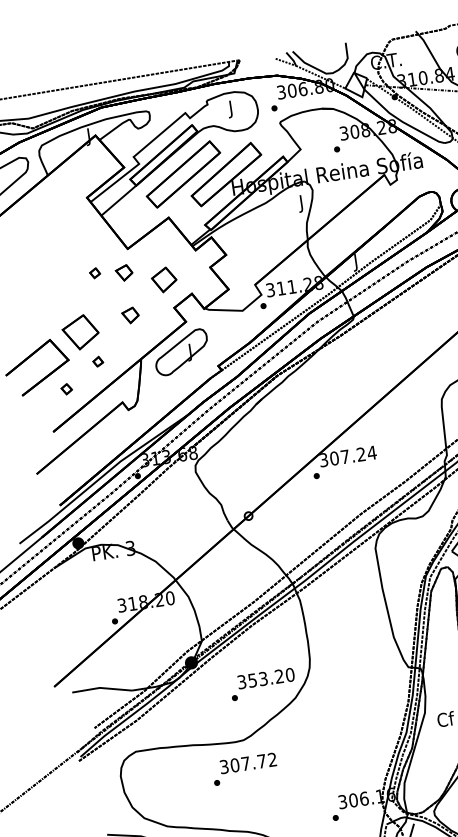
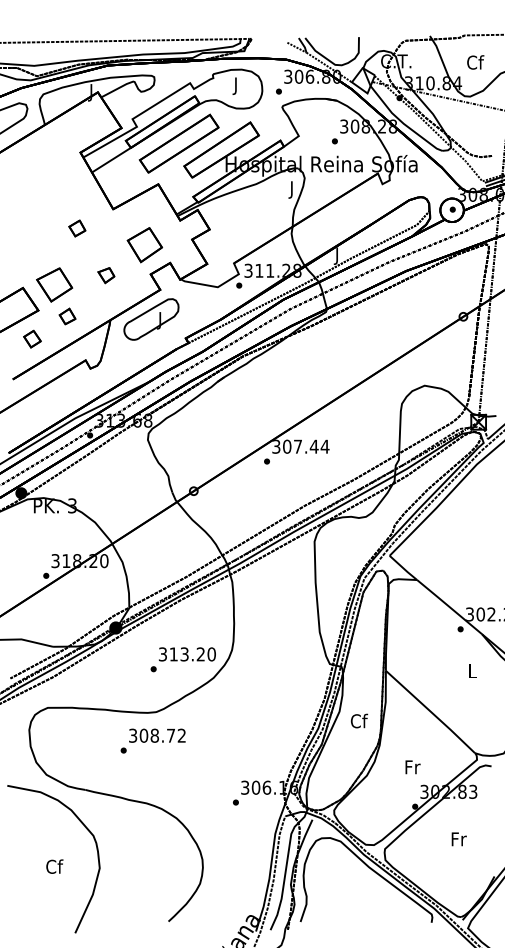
part: (124, 272) -> (106, 232), removed
part: (95, 273) -> (77, 228), size x1.67
part: (163, 280) -> (144, 245), size x1.43
part: (98, 361) -> (67, 316), size x1.67
part: (66, 388) -> (32, 338), size x1.67
text: (360, 454) -> (313, 446), 307.24 -> 307.44
text: (252, 680) -> (173, 654), 353.20 -> 313.20
text: (245, 763) -> (154, 735), 307.72 -> 308.72

